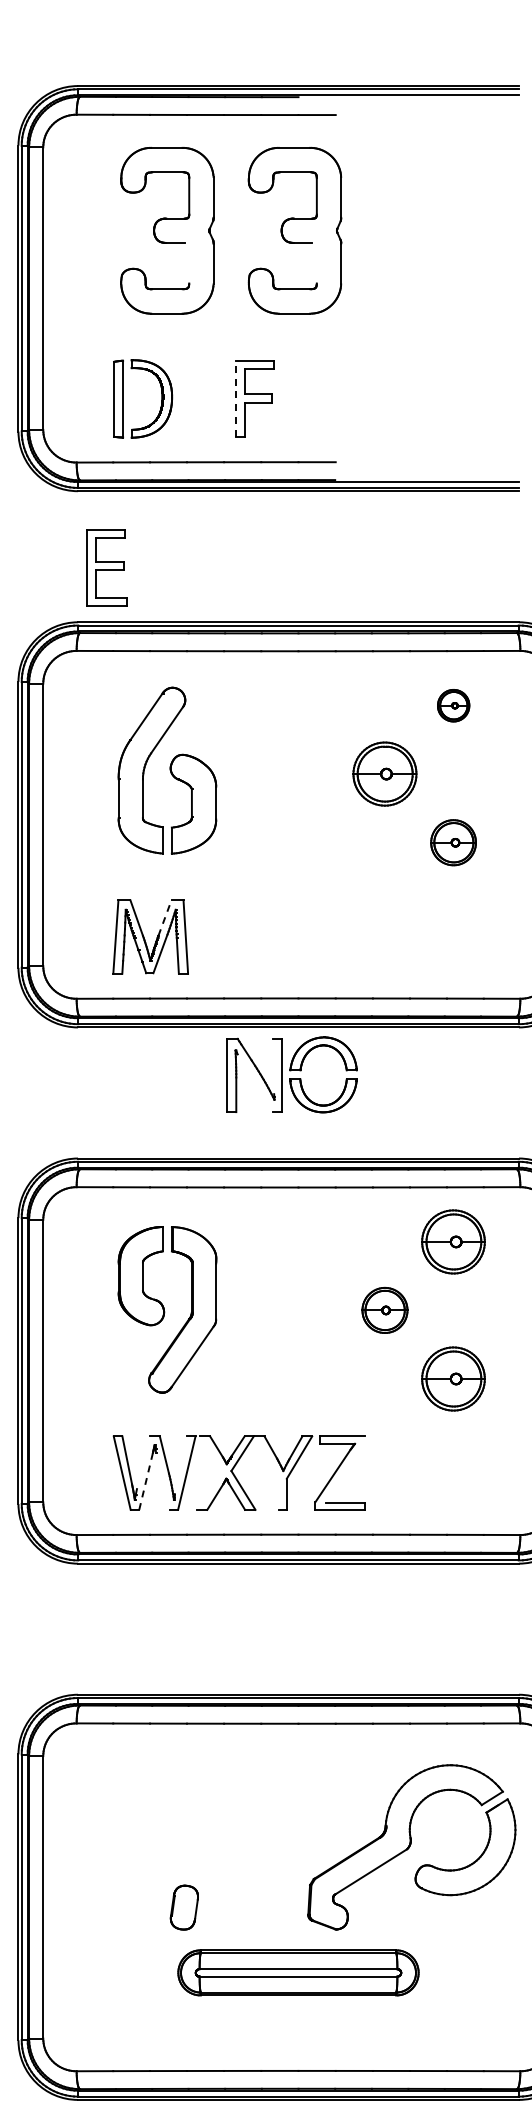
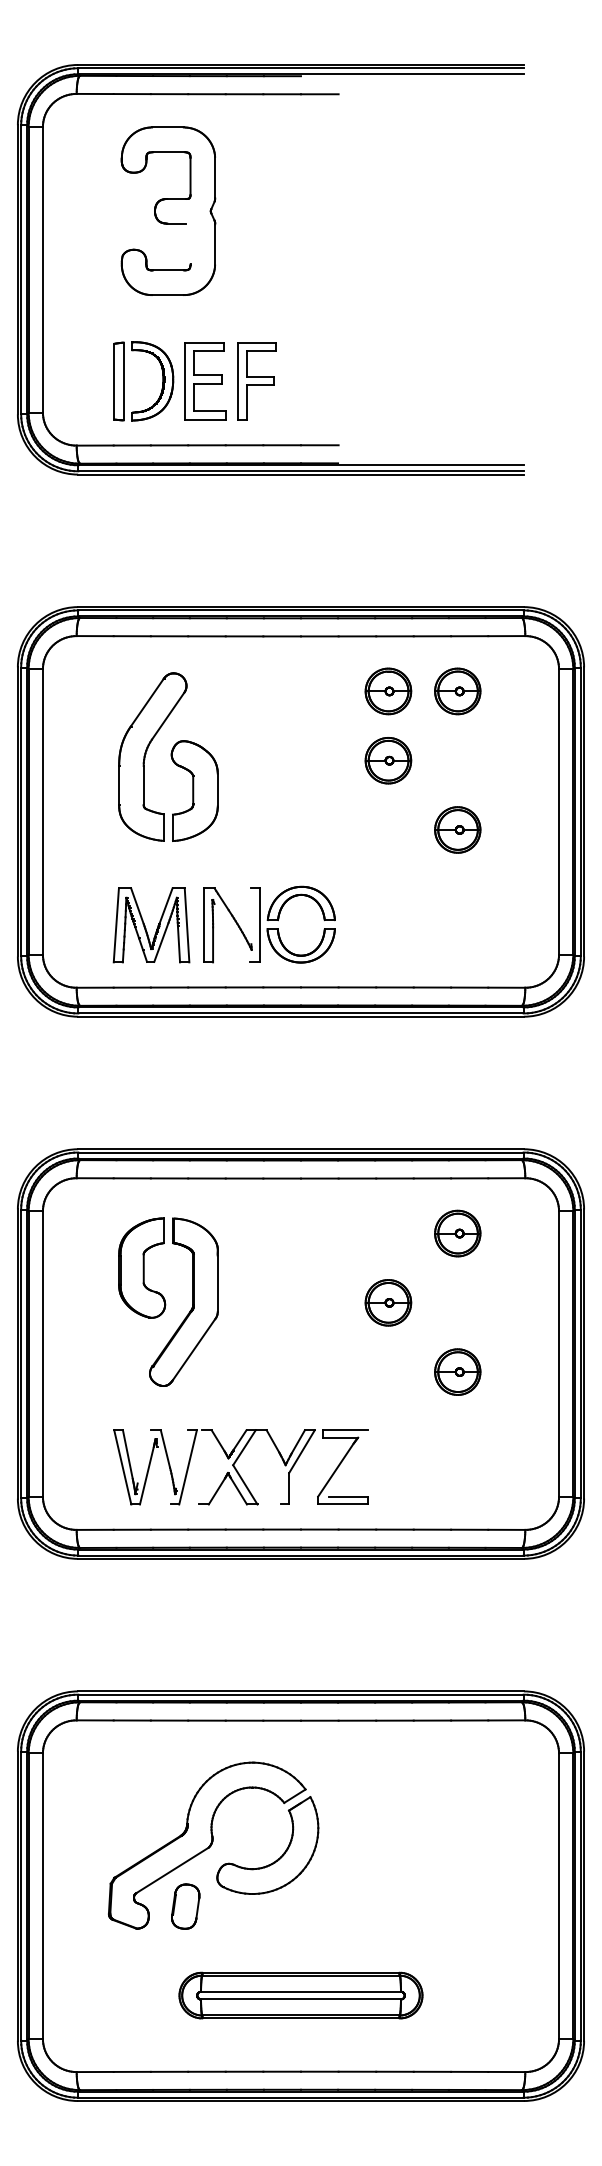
part: (291, 220) -> (293, 200), removed
line: (235, 399) -> (237, 381), dashed -> solid
part: (107, 568) -> (205, 381), moved
part: (385, 705) -> (388, 691), added
part: (453, 705) -> (457, 691), size x1.43
part: (385, 774) -> (388, 760), size x0.71
line: (165, 917) -> (166, 905), dashed -> solid
part: (292, 1074) -> (269, 924), moved
part: (453, 1241) -> (457, 1233), size x0.71
part: (453, 1378) -> (457, 1371), size x0.71
line: (145, 1481) -> (146, 1475), dashed -> solid
part: (411, 1847) -> (213, 1845), moved
part: (298, 1972) -> (300, 1995), moved

